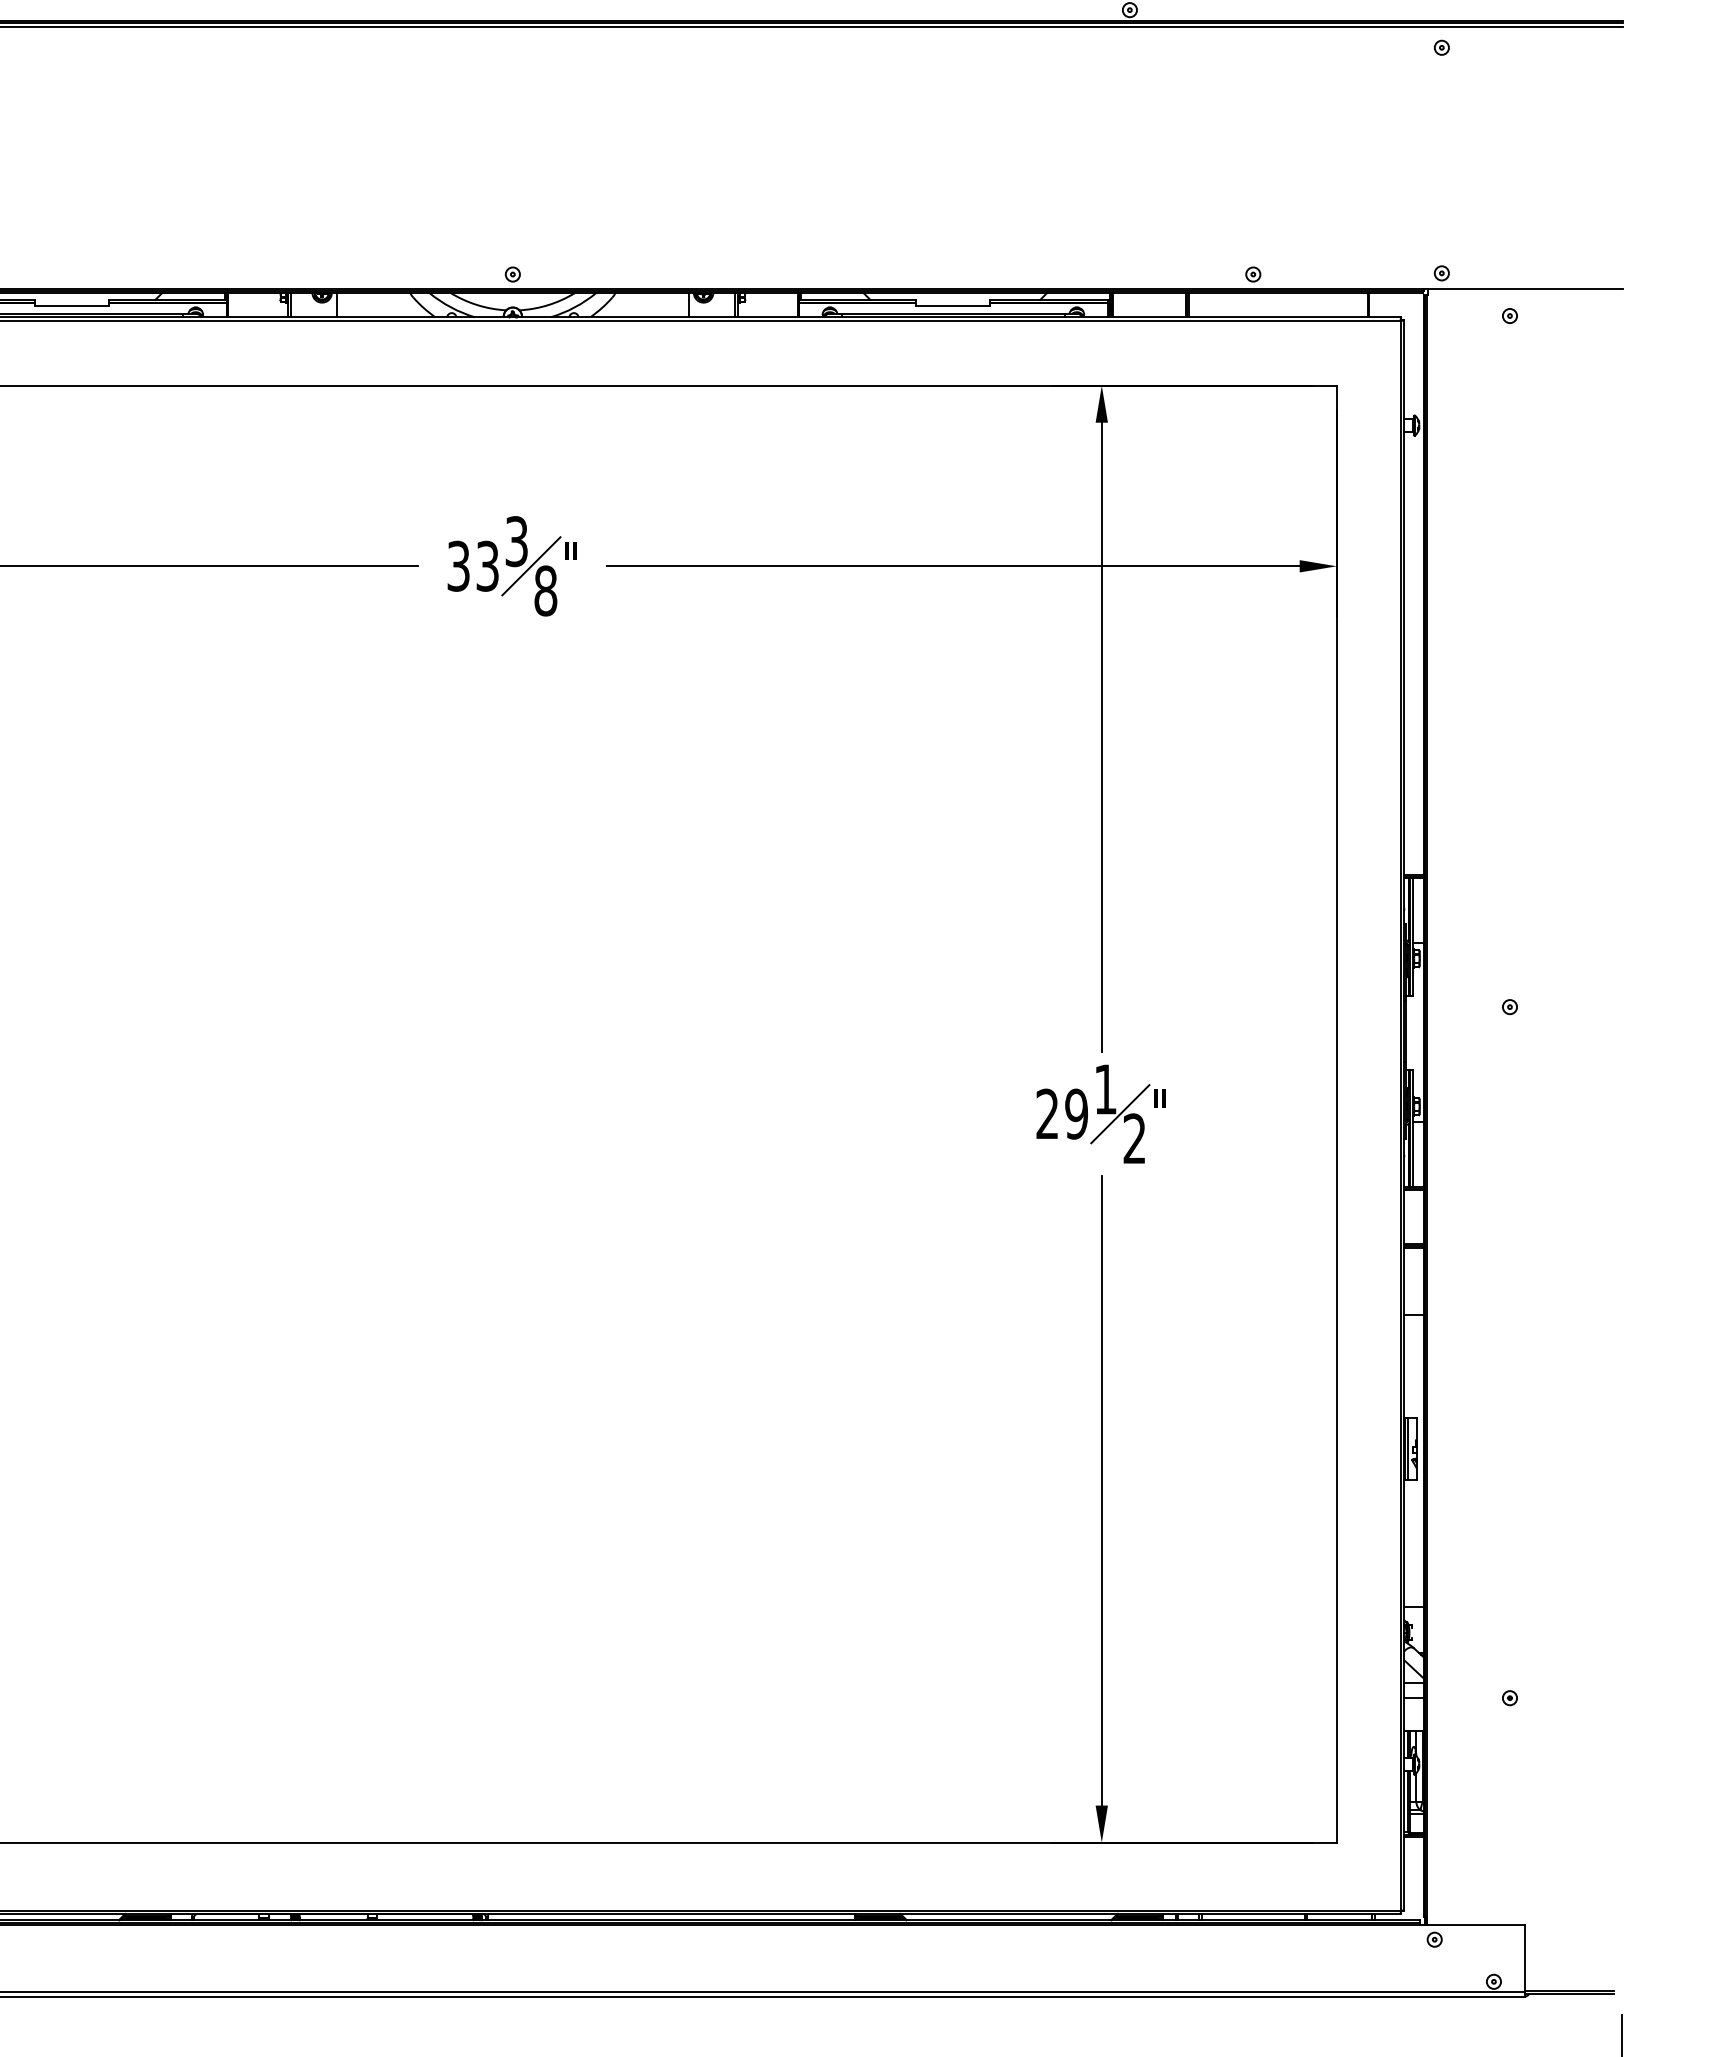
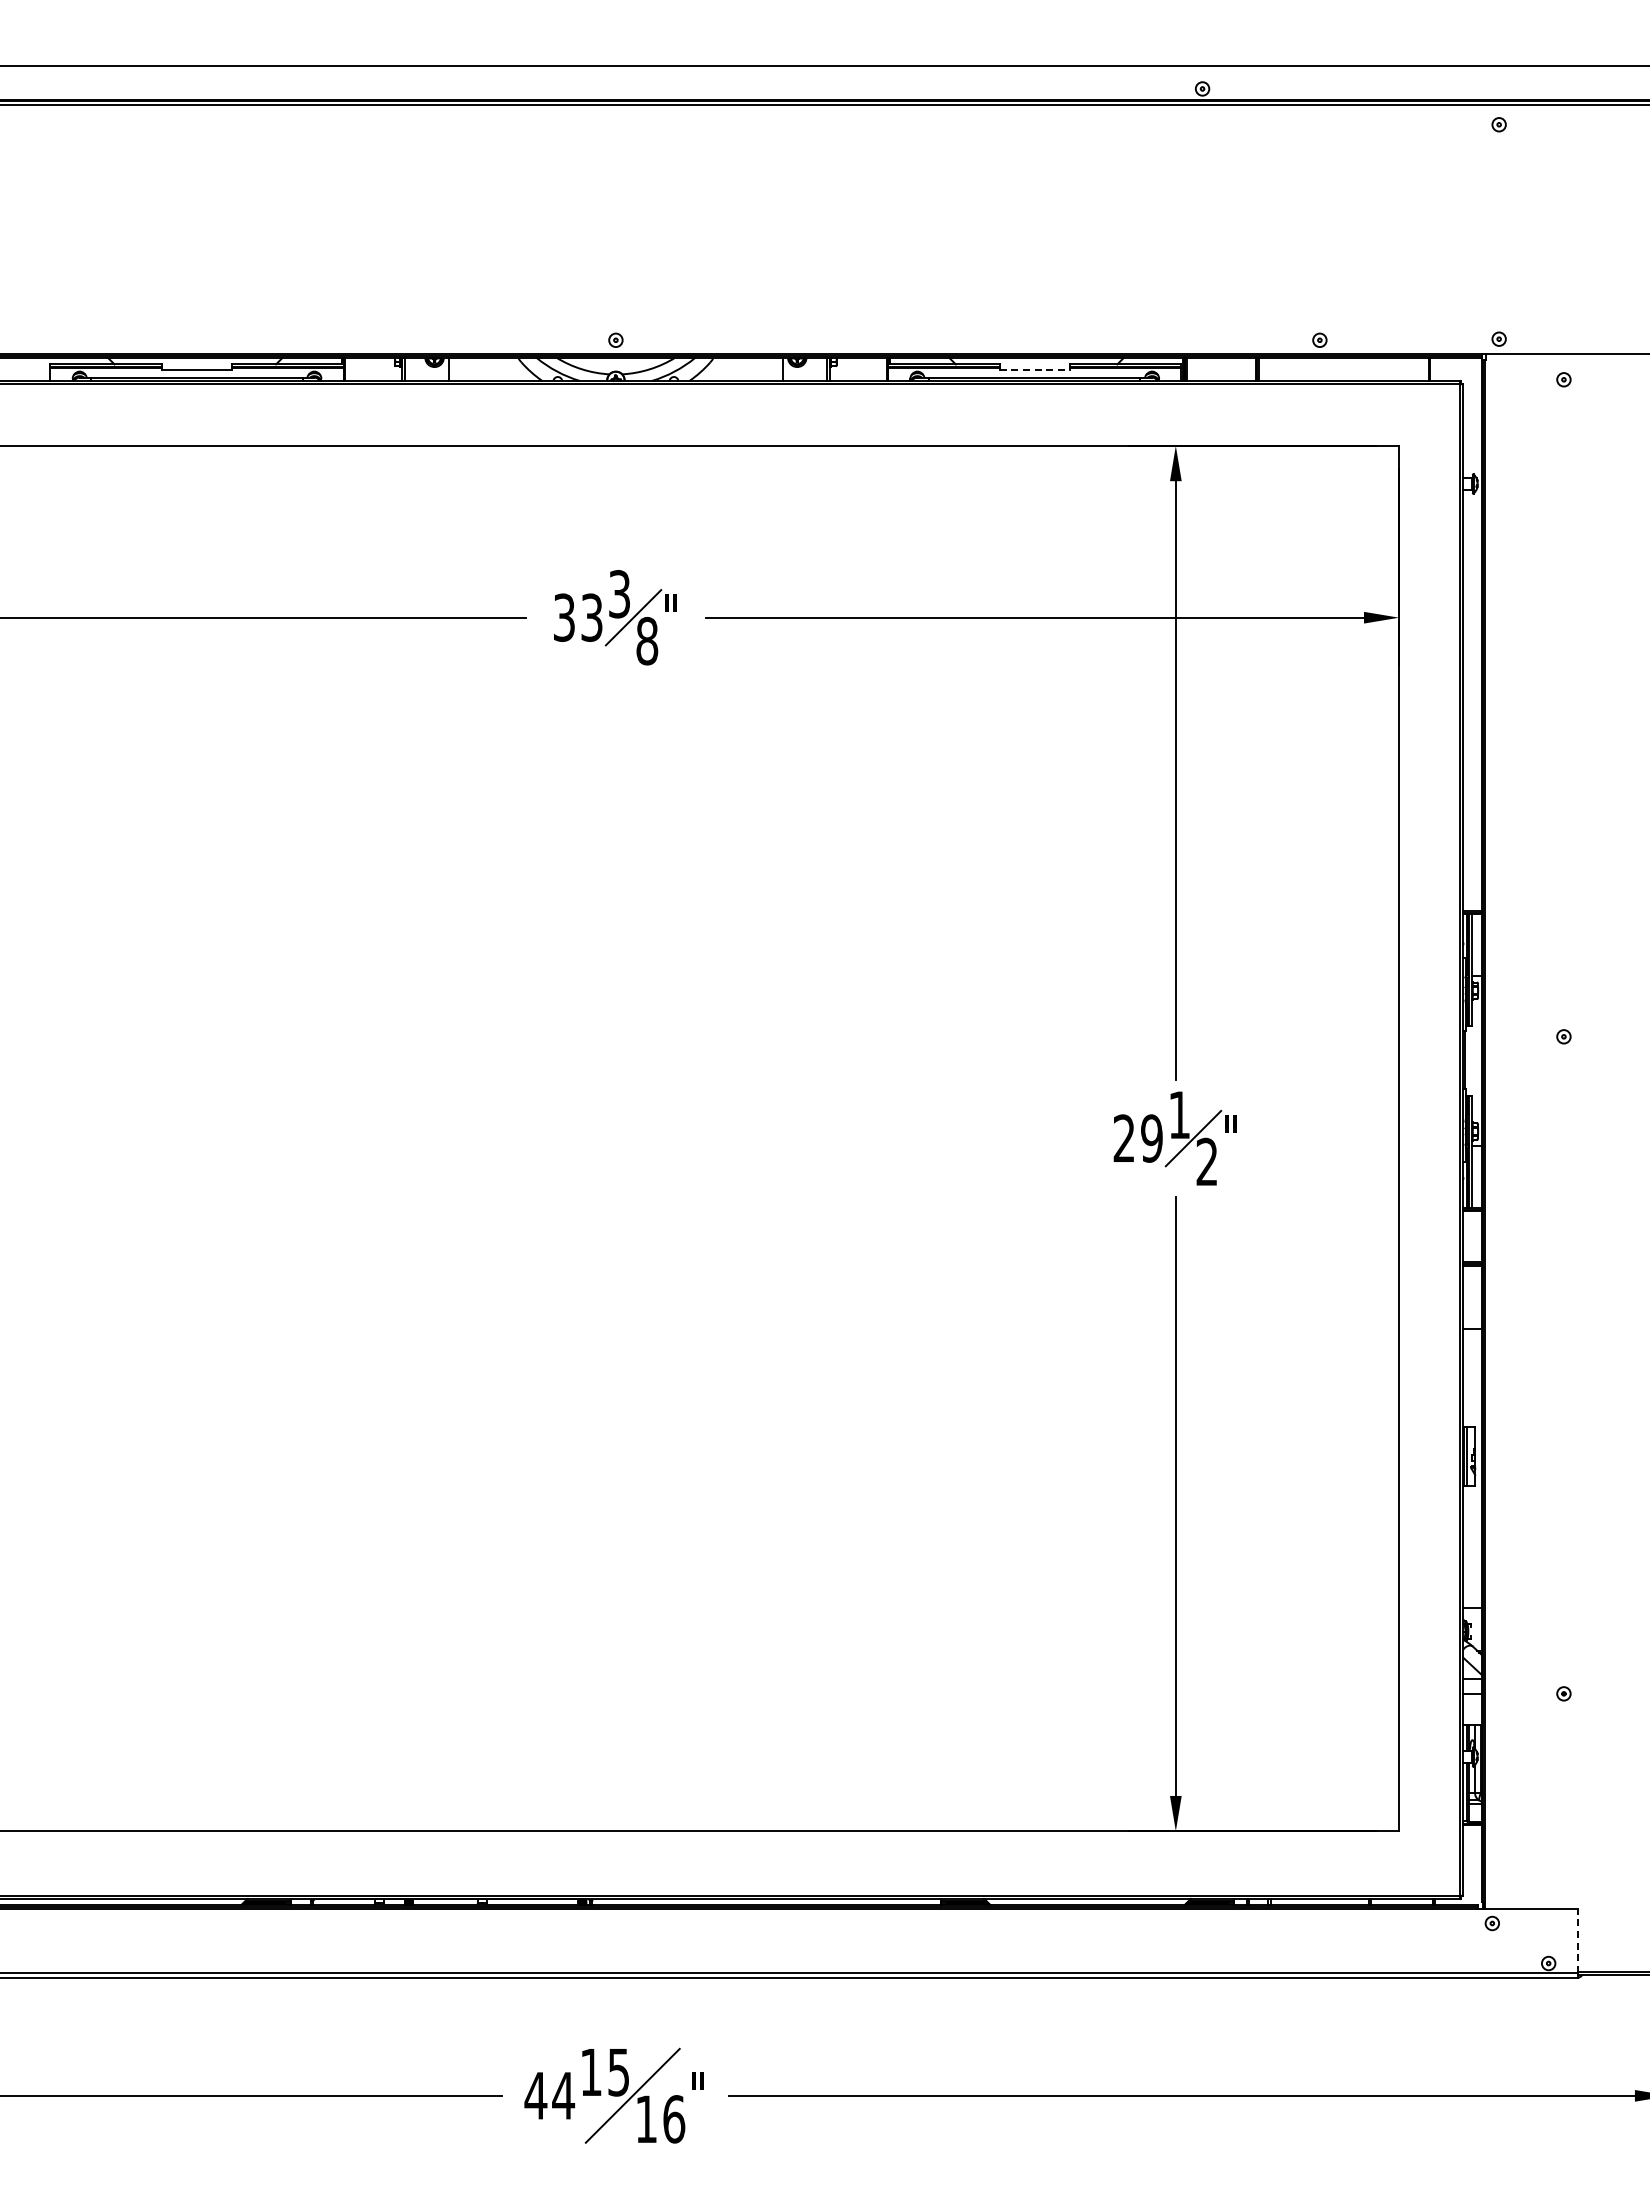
line: (954, 306) -> (1035, 370), solid -> dashed
line: (1525, 1958) -> (1578, 1941), solid -> dashed

